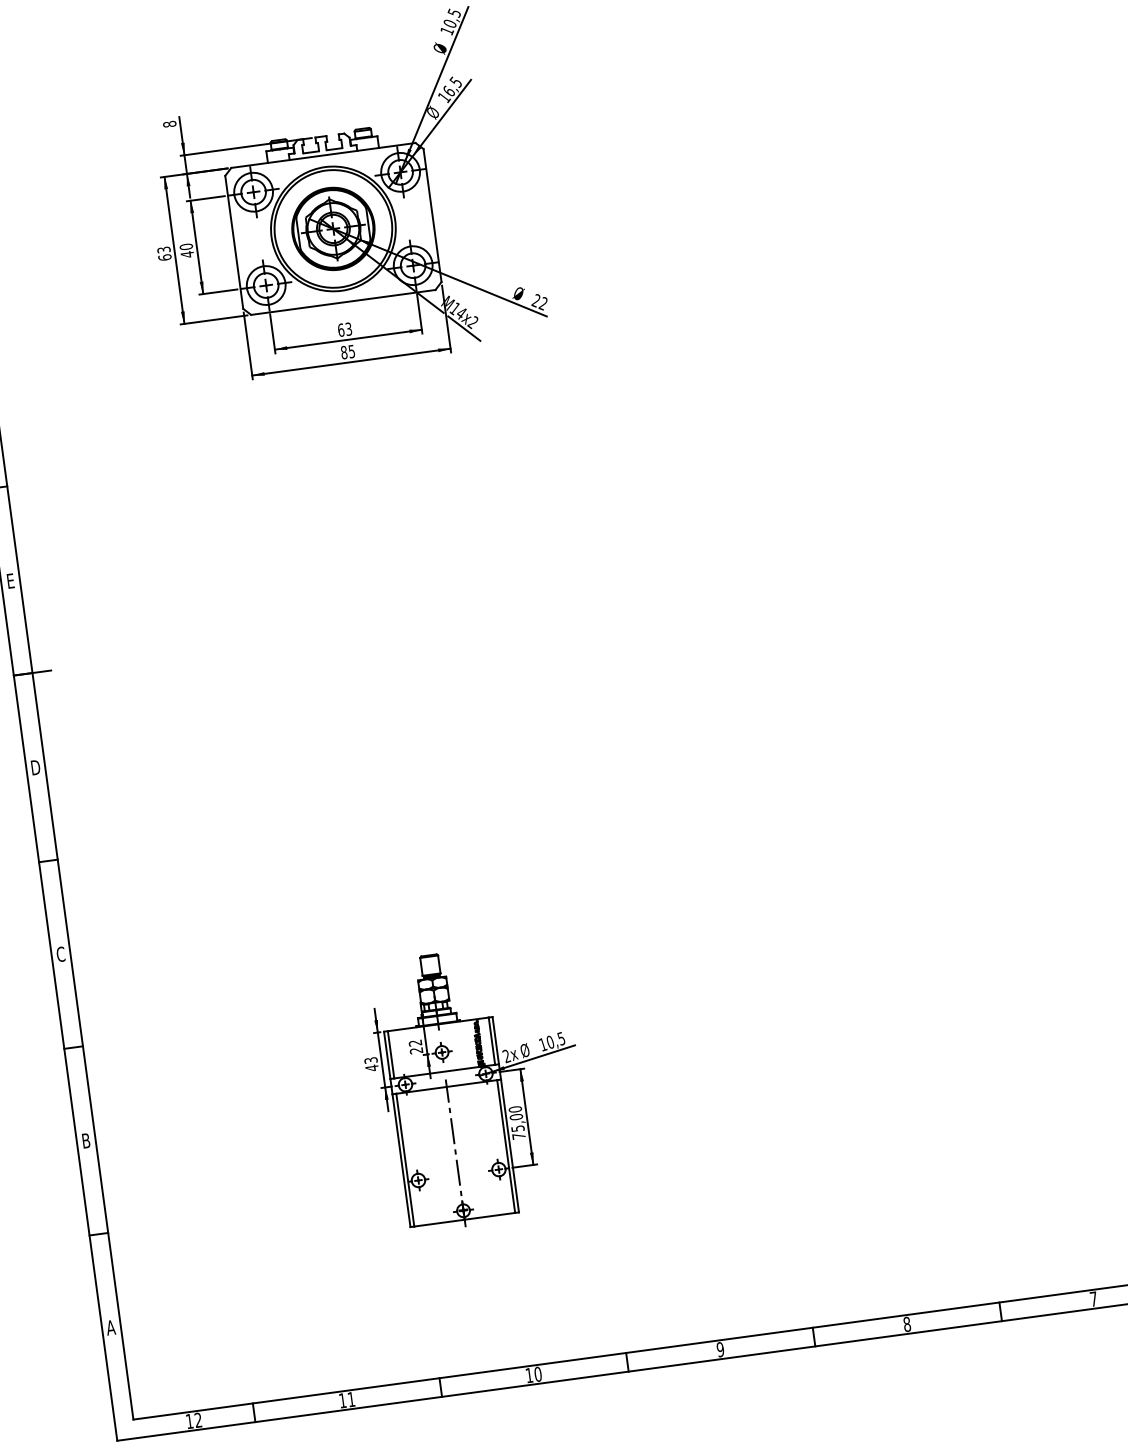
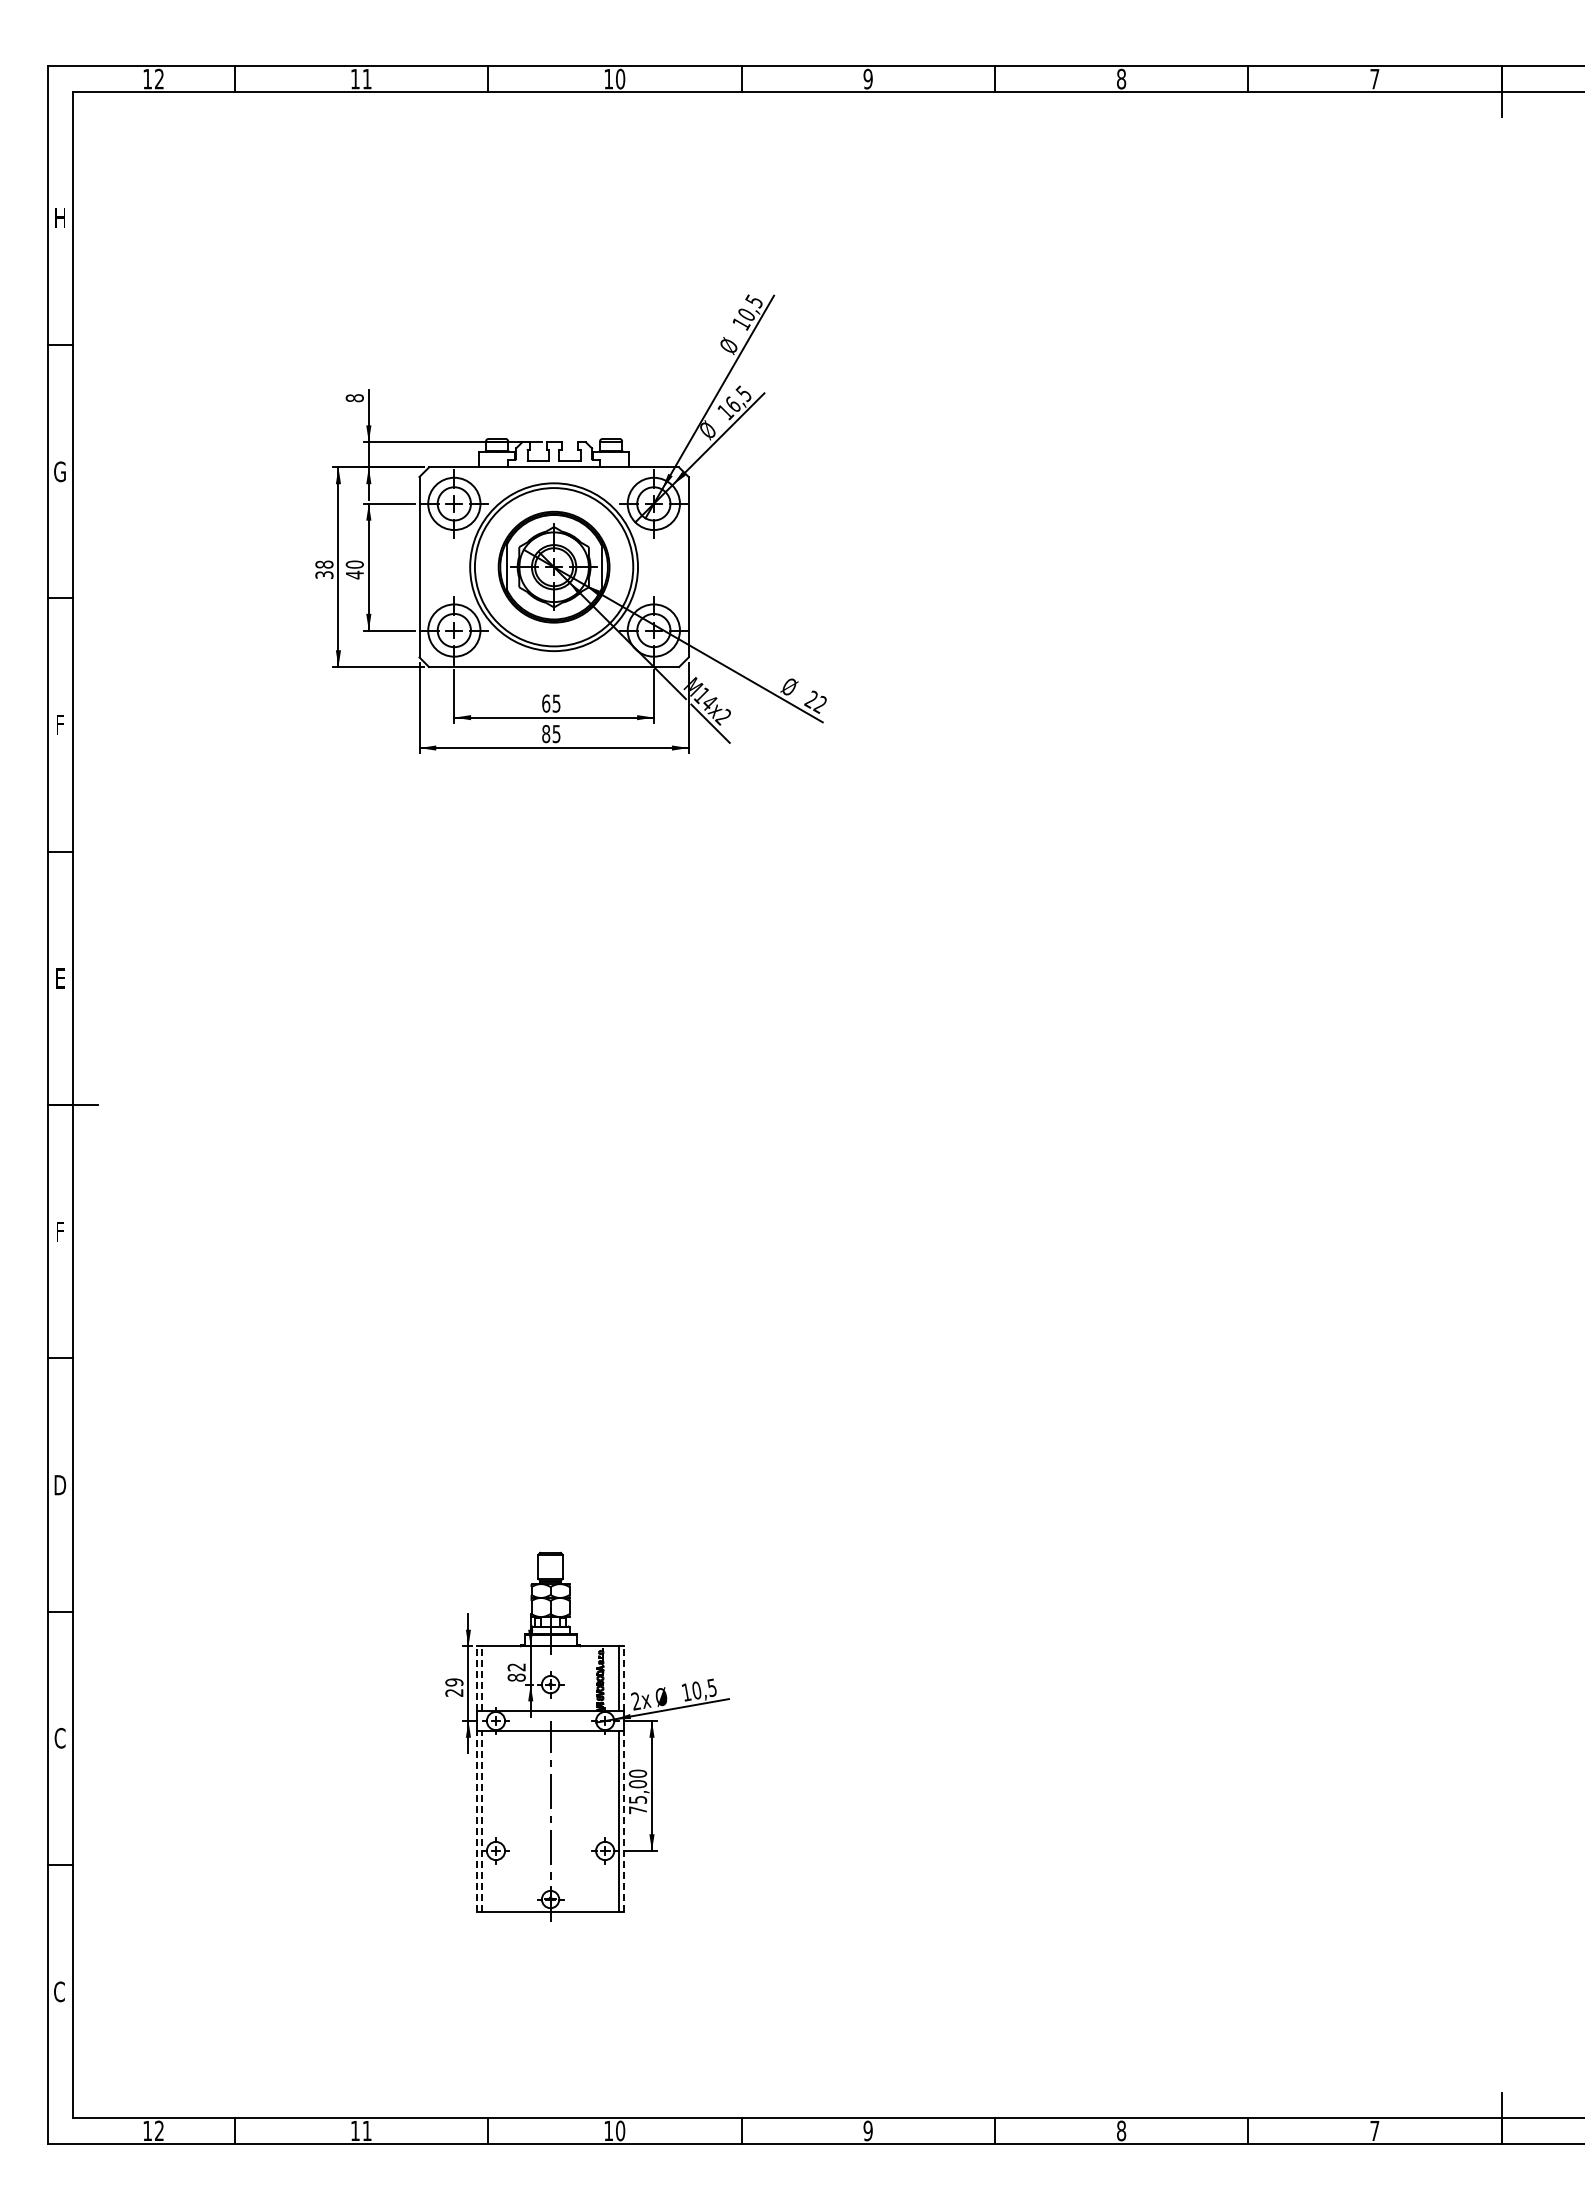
text: (164, 253) -> (324, 569), 63 -> 38
text: (348, 328) -> (556, 702), 63 -> 65
text: (35, 767) -> (59, 1231), D -> F
text: (61, 953) -> (60, 1484), C -> D
line: (495, 1040) -> (624, 1678), solid -> dashed
text: (416, 1050) -> (516, 1677), 22 -> 82
line: (391, 1054) -> (482, 1678), solid -> dashed
line: (386, 1055) -> (476, 1678), solid -> dashed
text: (371, 1064) -> (454, 1687), 43 -> 29
text: (85, 1140) -> (59, 1737), B -> C
line: (510, 1145) -> (624, 1821), solid -> dashed
line: (401, 1160) -> (476, 1821), solid -> dashed
line: (405, 1160) -> (482, 1821), solid -> dashed
text: (110, 1327) -> (59, 1991), A -> C

